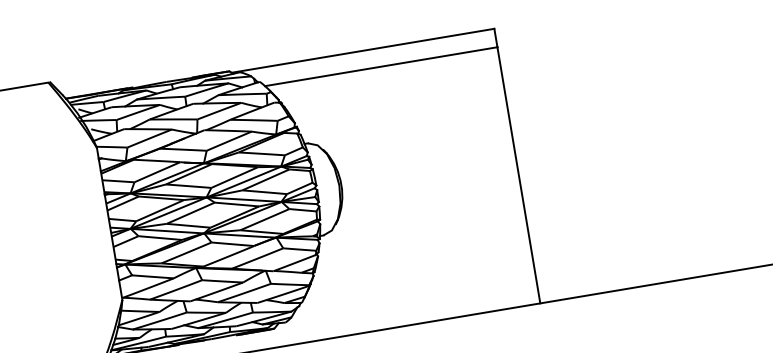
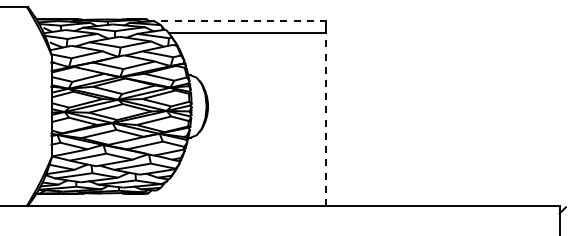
line: (362, 50) -> (236, 20), solid -> dashed
line: (518, 175) -> (325, 119), solid -> dashed

